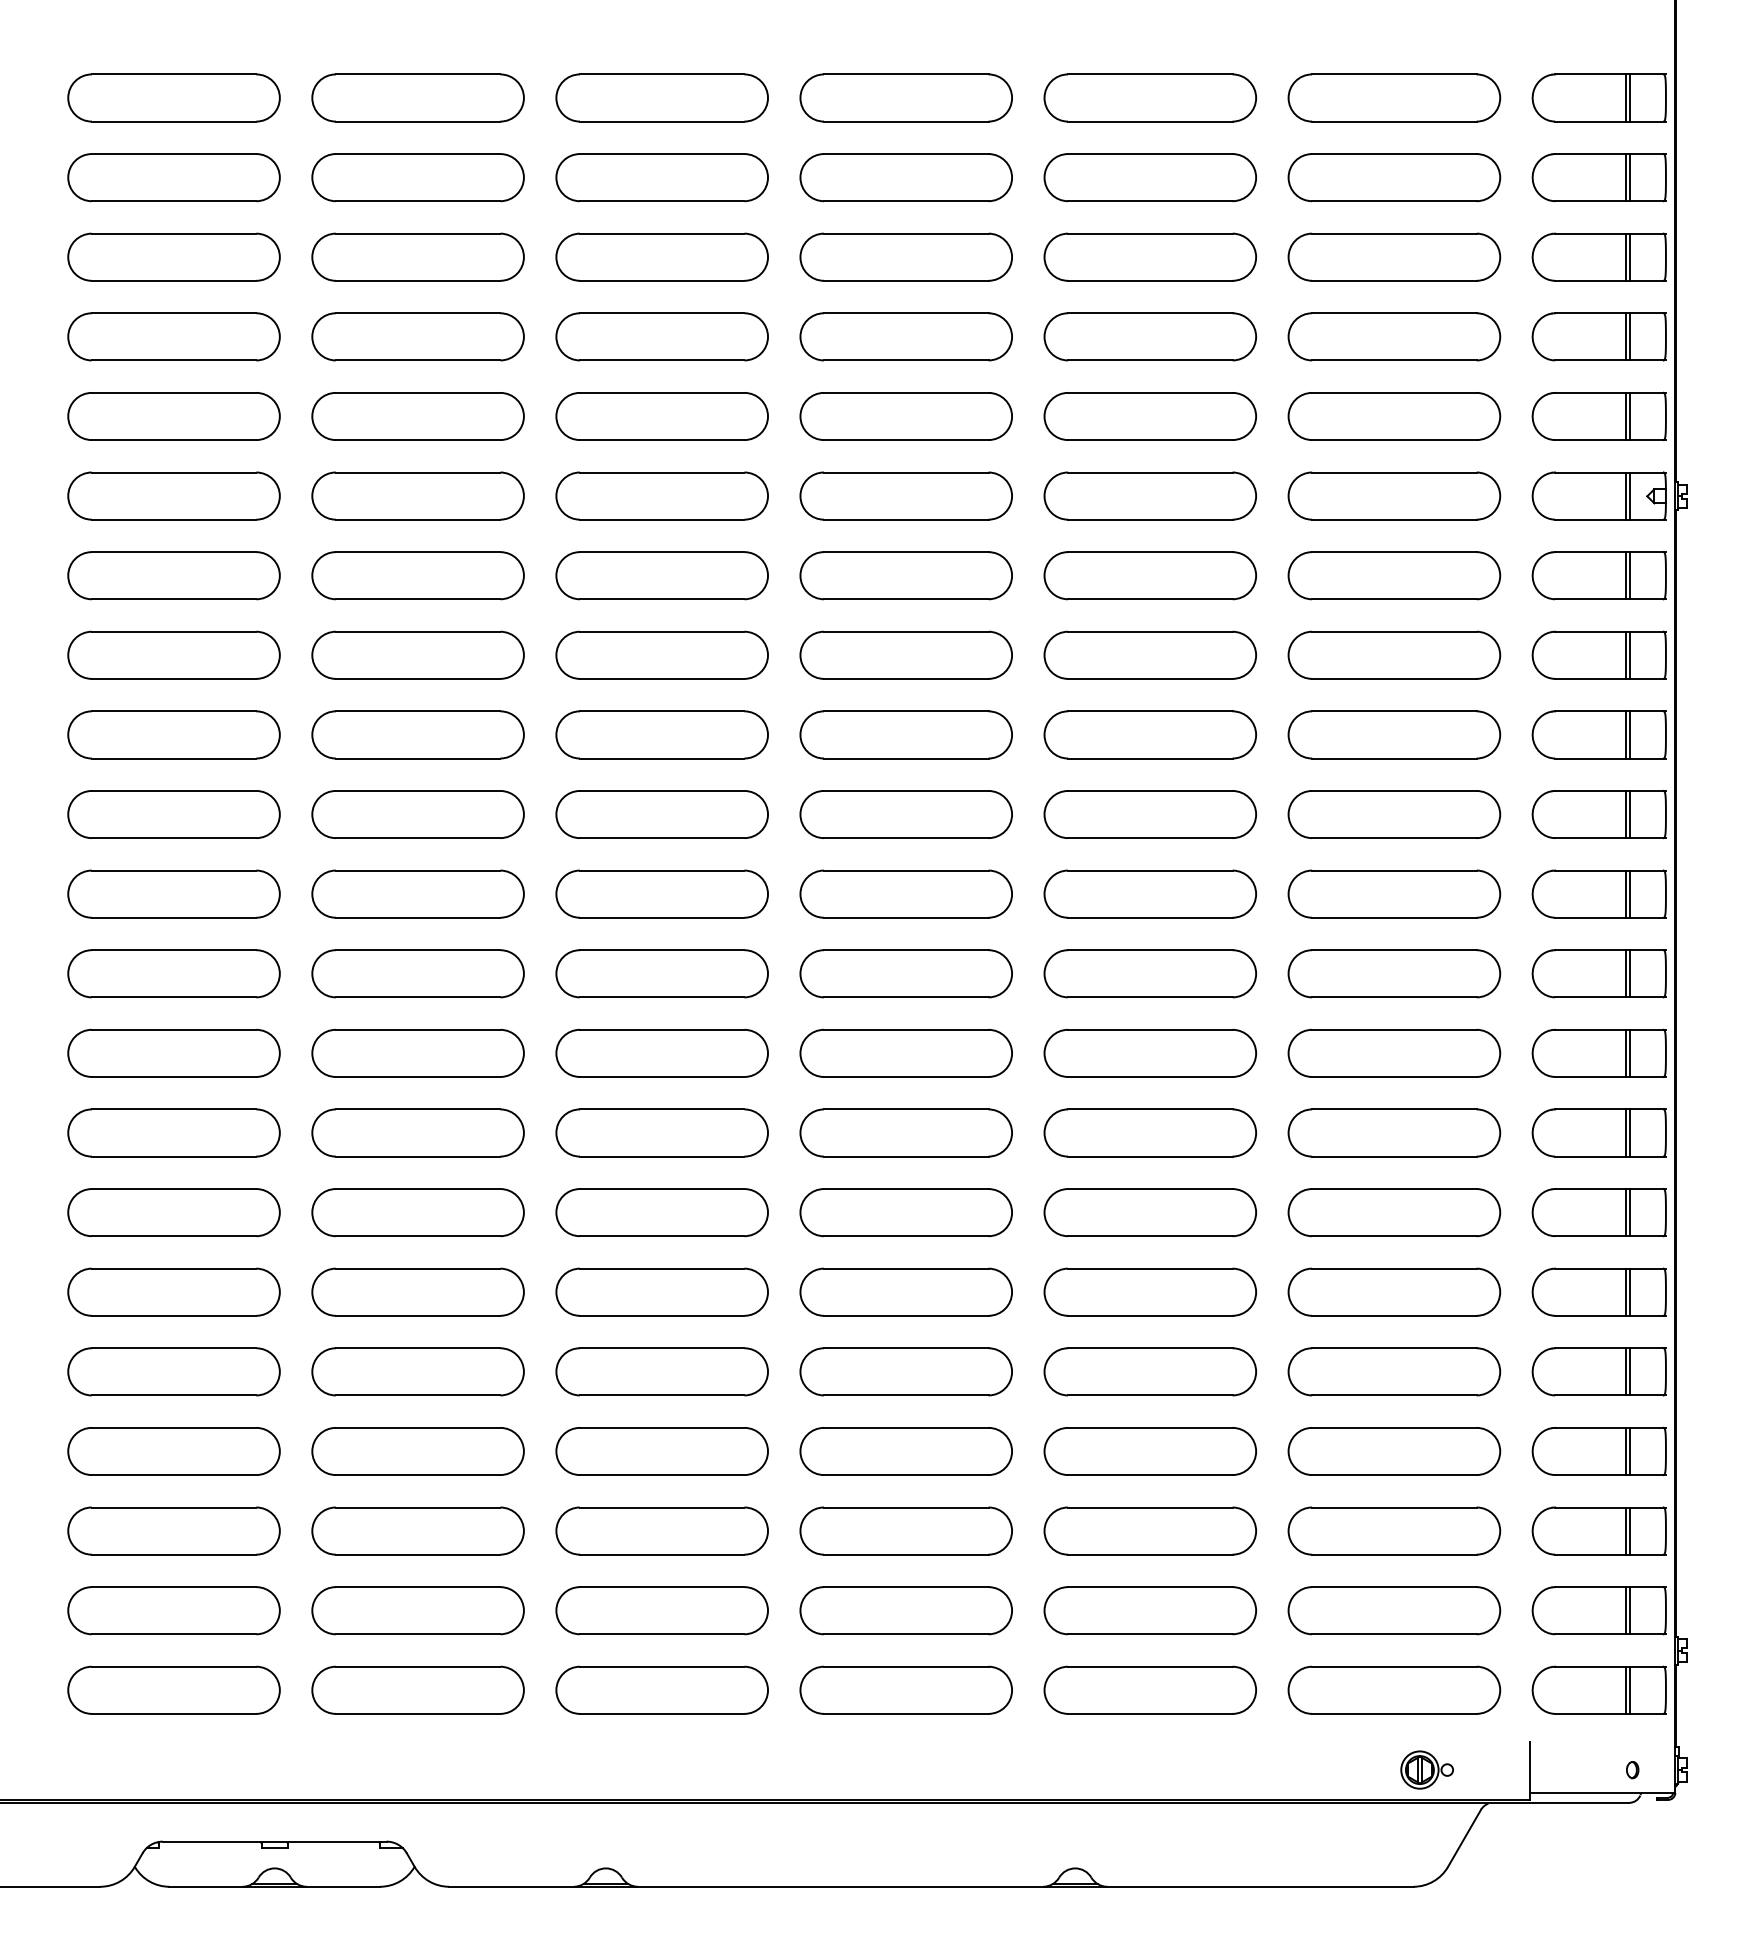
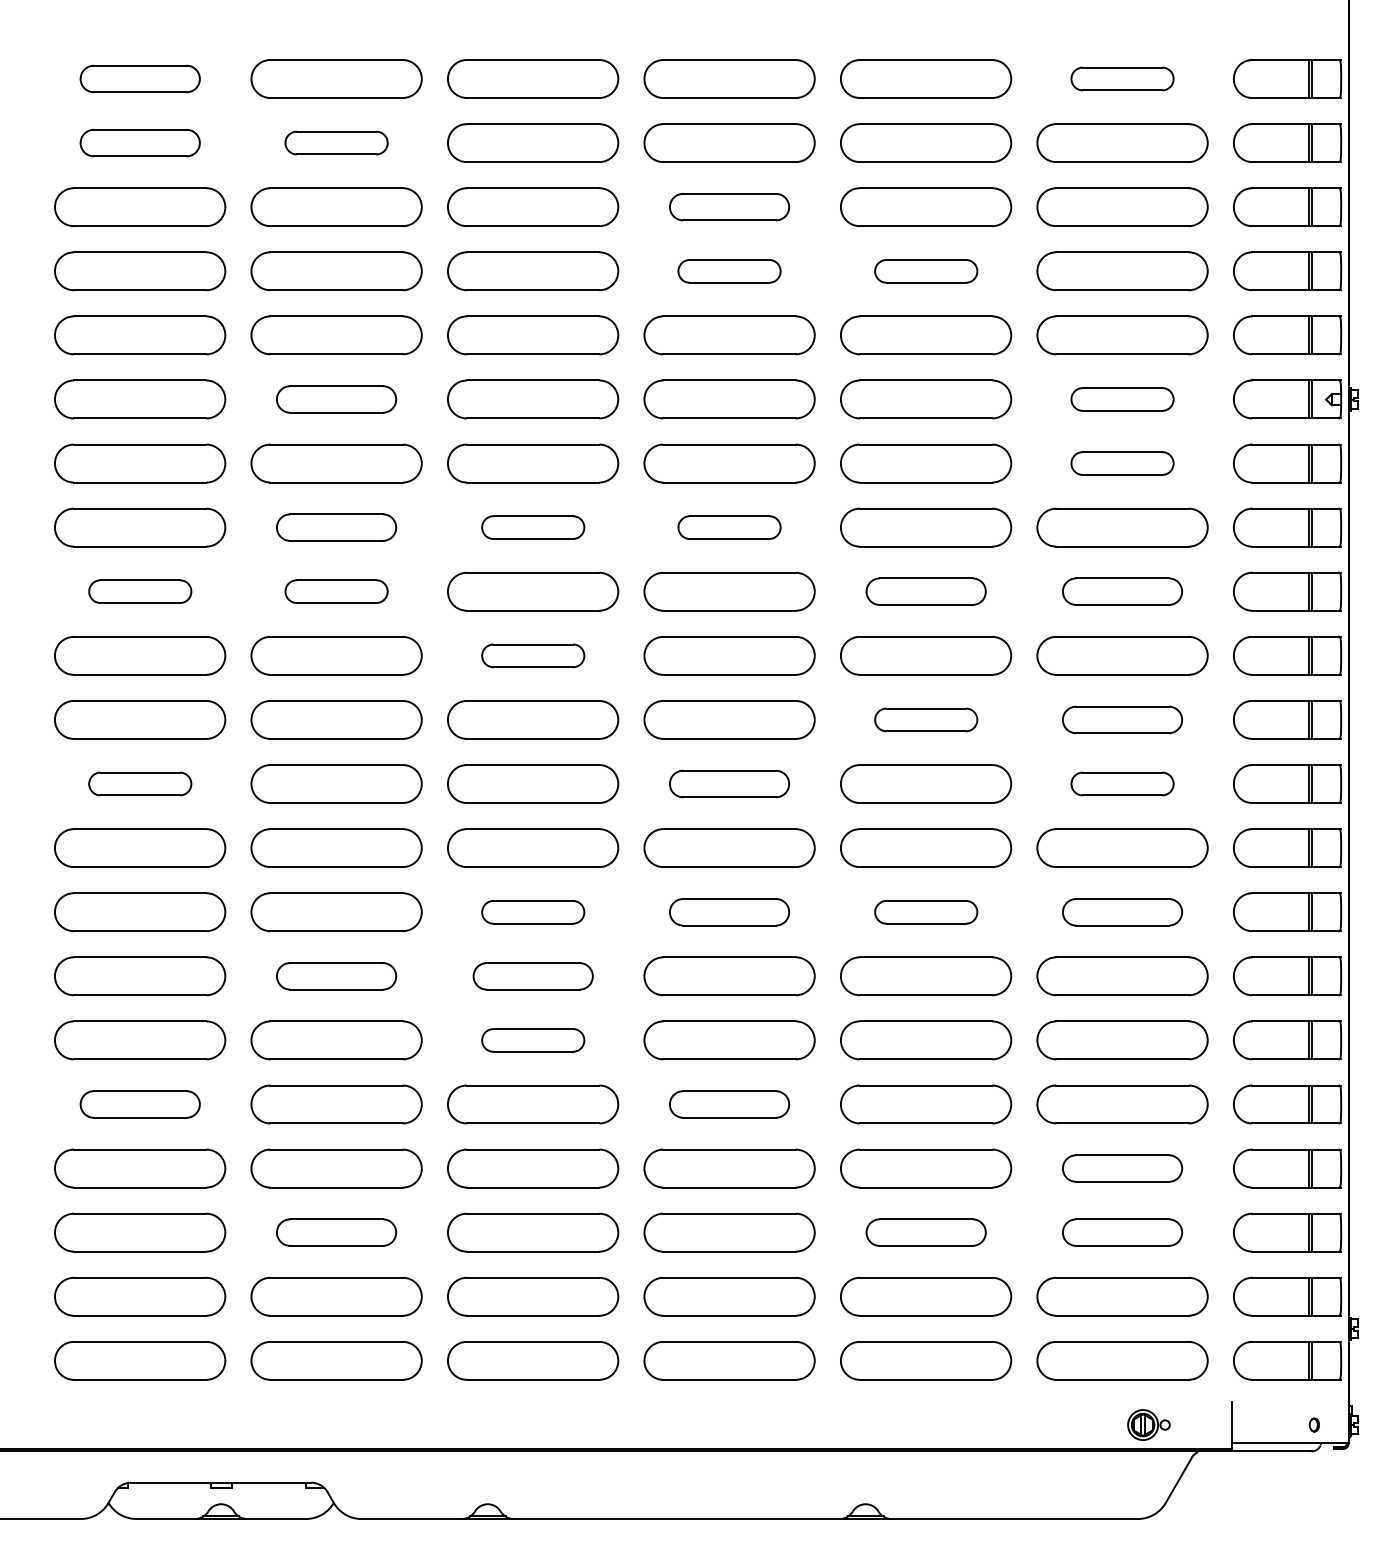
part: (174, 97) -> (140, 78), size x0.7
part: (1394, 97) -> (1122, 78), size x0.6
part: (174, 176) -> (140, 142), size x0.7
part: (417, 176) -> (336, 142), size x0.6
part: (906, 256) -> (729, 206), size x0.7
part: (906, 337) -> (729, 271), size x0.6
part: (1150, 337) -> (926, 271), size x0.6
part: (417, 496) -> (336, 399), size x0.7
part: (1394, 496) -> (1122, 399), size x0.6
part: (1394, 575) -> (1122, 463), size x0.6
part: (417, 655) -> (336, 527), size x0.7
part: (662, 655) -> (533, 527), size x0.6
part: (906, 655) -> (729, 527), size x0.6
part: (174, 734) -> (140, 591), size x0.6
part: (417, 734) -> (336, 591), size x0.6
part: (1150, 734) -> (926, 591), size x0.7
part: (1394, 734) -> (1122, 591), size x0.7
part: (662, 814) -> (533, 655), size x0.6
part: (1150, 893) -> (926, 719), size x0.6
part: (1394, 893) -> (1122, 719), size x0.7
part: (174, 973) -> (140, 783), size x0.6
part: (906, 973) -> (729, 783), size x0.7
part: (1394, 973) -> (1122, 783), size x0.6
part: (662, 1133) -> (533, 912), size x0.6
part: (906, 1133) -> (729, 912), size x0.7
part: (1150, 1133) -> (926, 912), size x0.6
part: (1394, 1133) -> (1122, 912), size x0.7
part: (417, 1212) -> (336, 976), size x0.7
part: (662, 1212) -> (533, 976), size x0.7
part: (662, 1292) -> (533, 1040), size x0.6
part: (174, 1371) -> (140, 1104), size x0.7
part: (906, 1371) -> (729, 1104), size x0.7
part: (1394, 1451) -> (1122, 1168), size x0.7
part: (417, 1530) -> (336, 1232), size x0.7
part: (1150, 1530) -> (926, 1232), size x0.7
part: (1394, 1530) -> (1122, 1232), size x0.7

